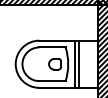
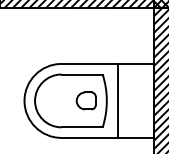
line: (79, 63) -> (124, 99), removed

